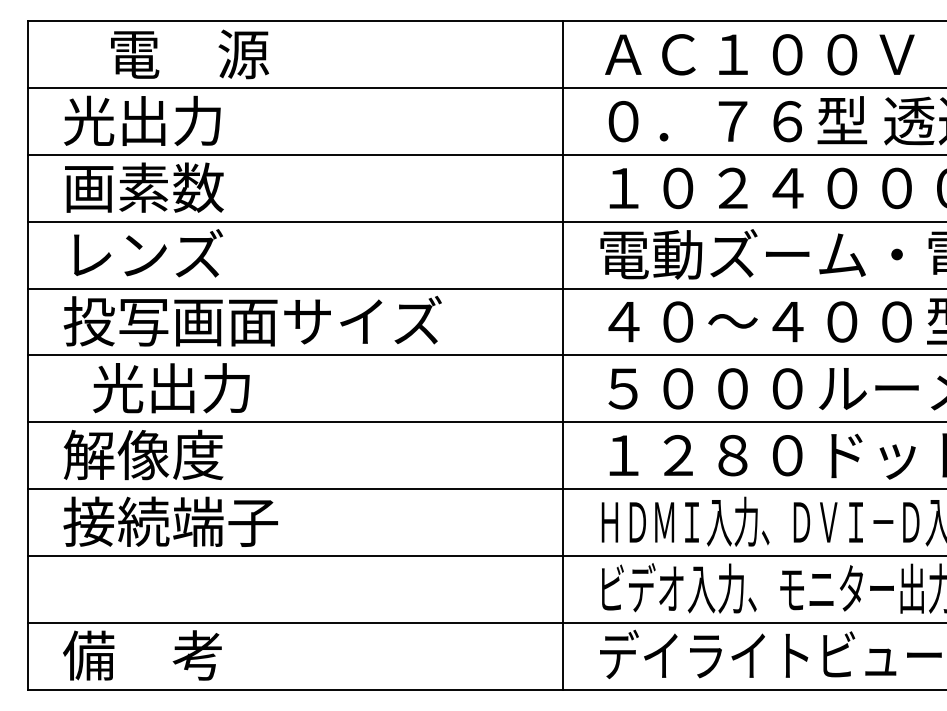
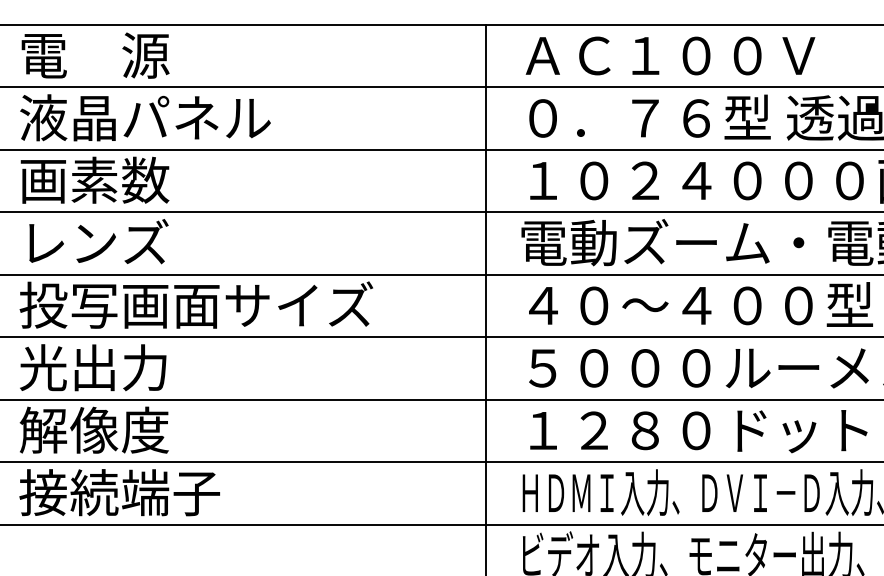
text: (190, 54) -> (96, 55), moved
text: (198, 120) -> (145, 117), 光出力 -> 液晶パネル
text: (171, 388) -> (93, 368), moved

